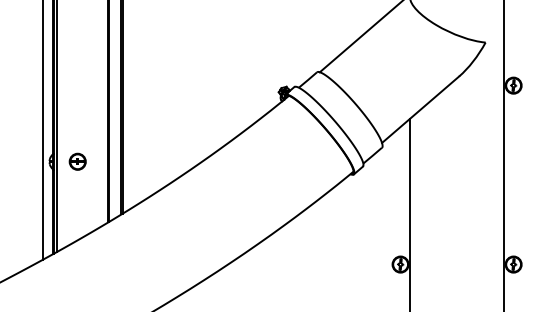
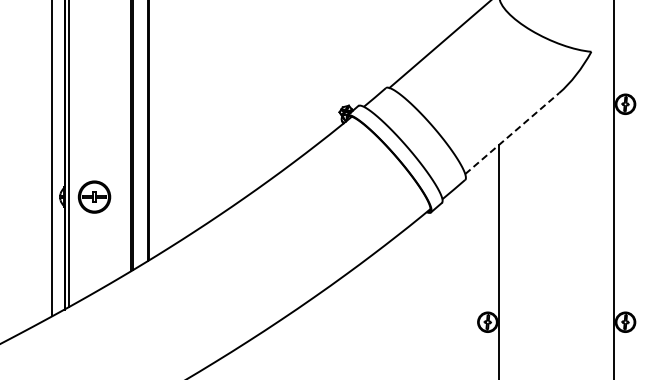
line: (420, 109) -> (512, 133), solid -> dashed
part: (77, 161) -> (94, 196), size x1.6

